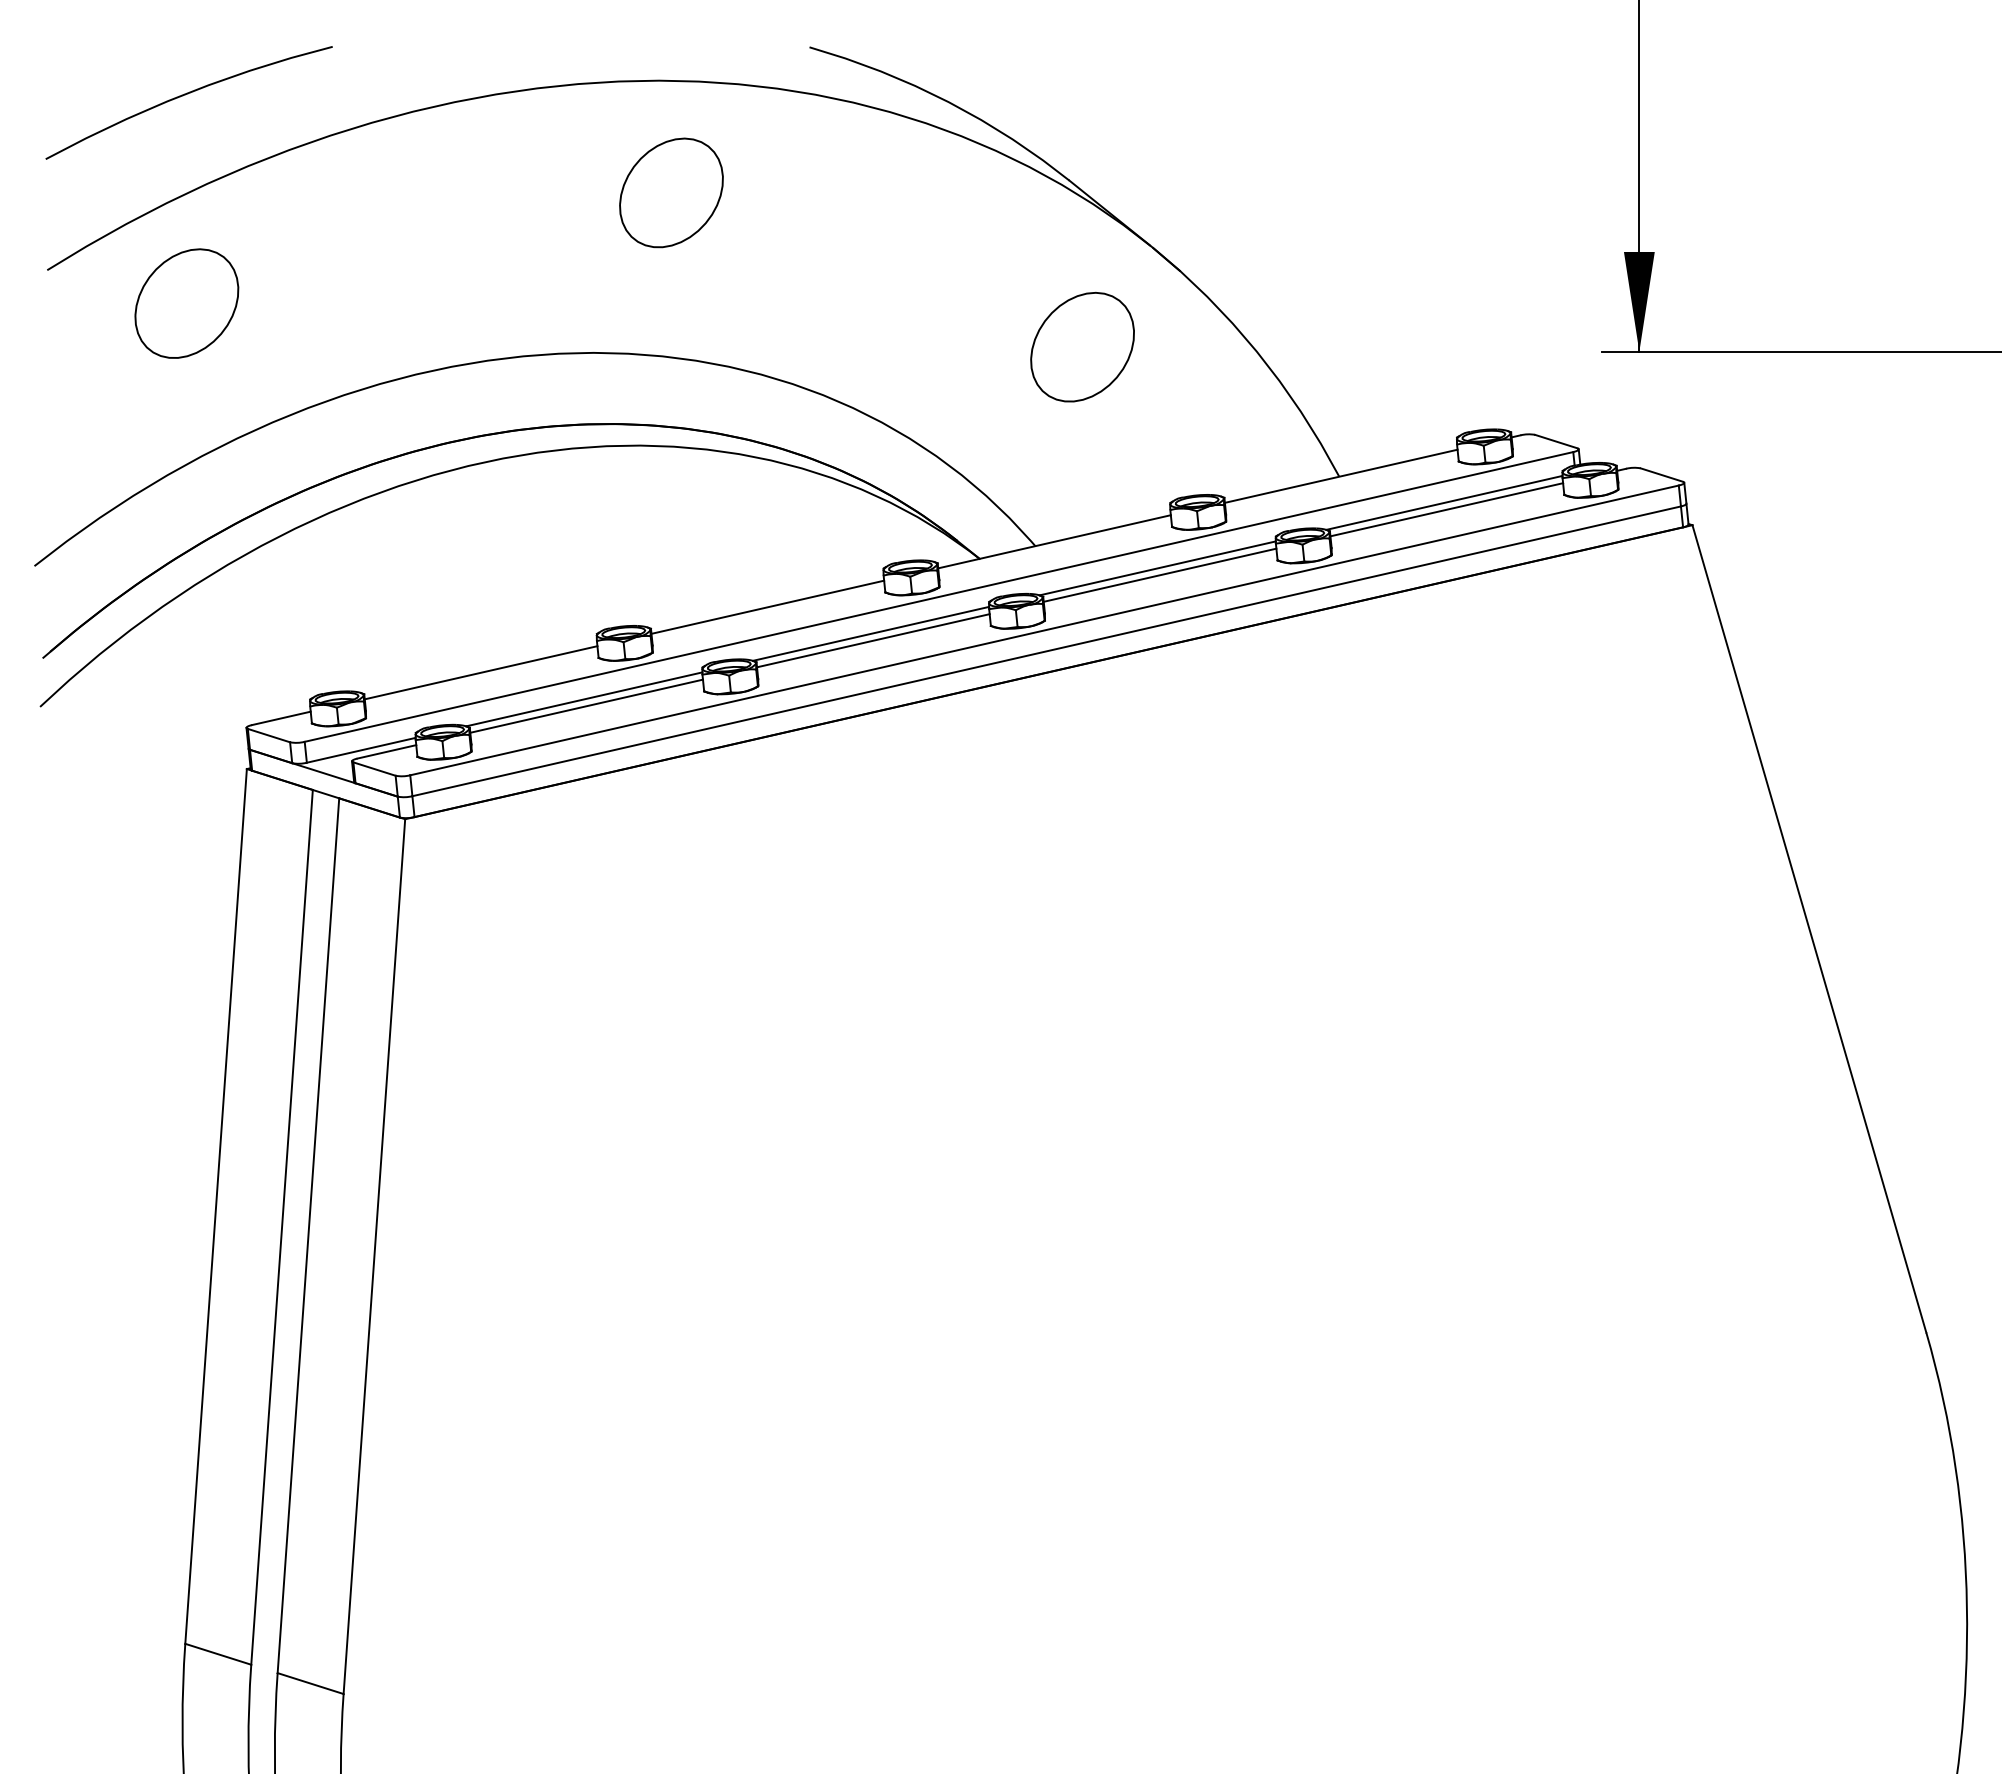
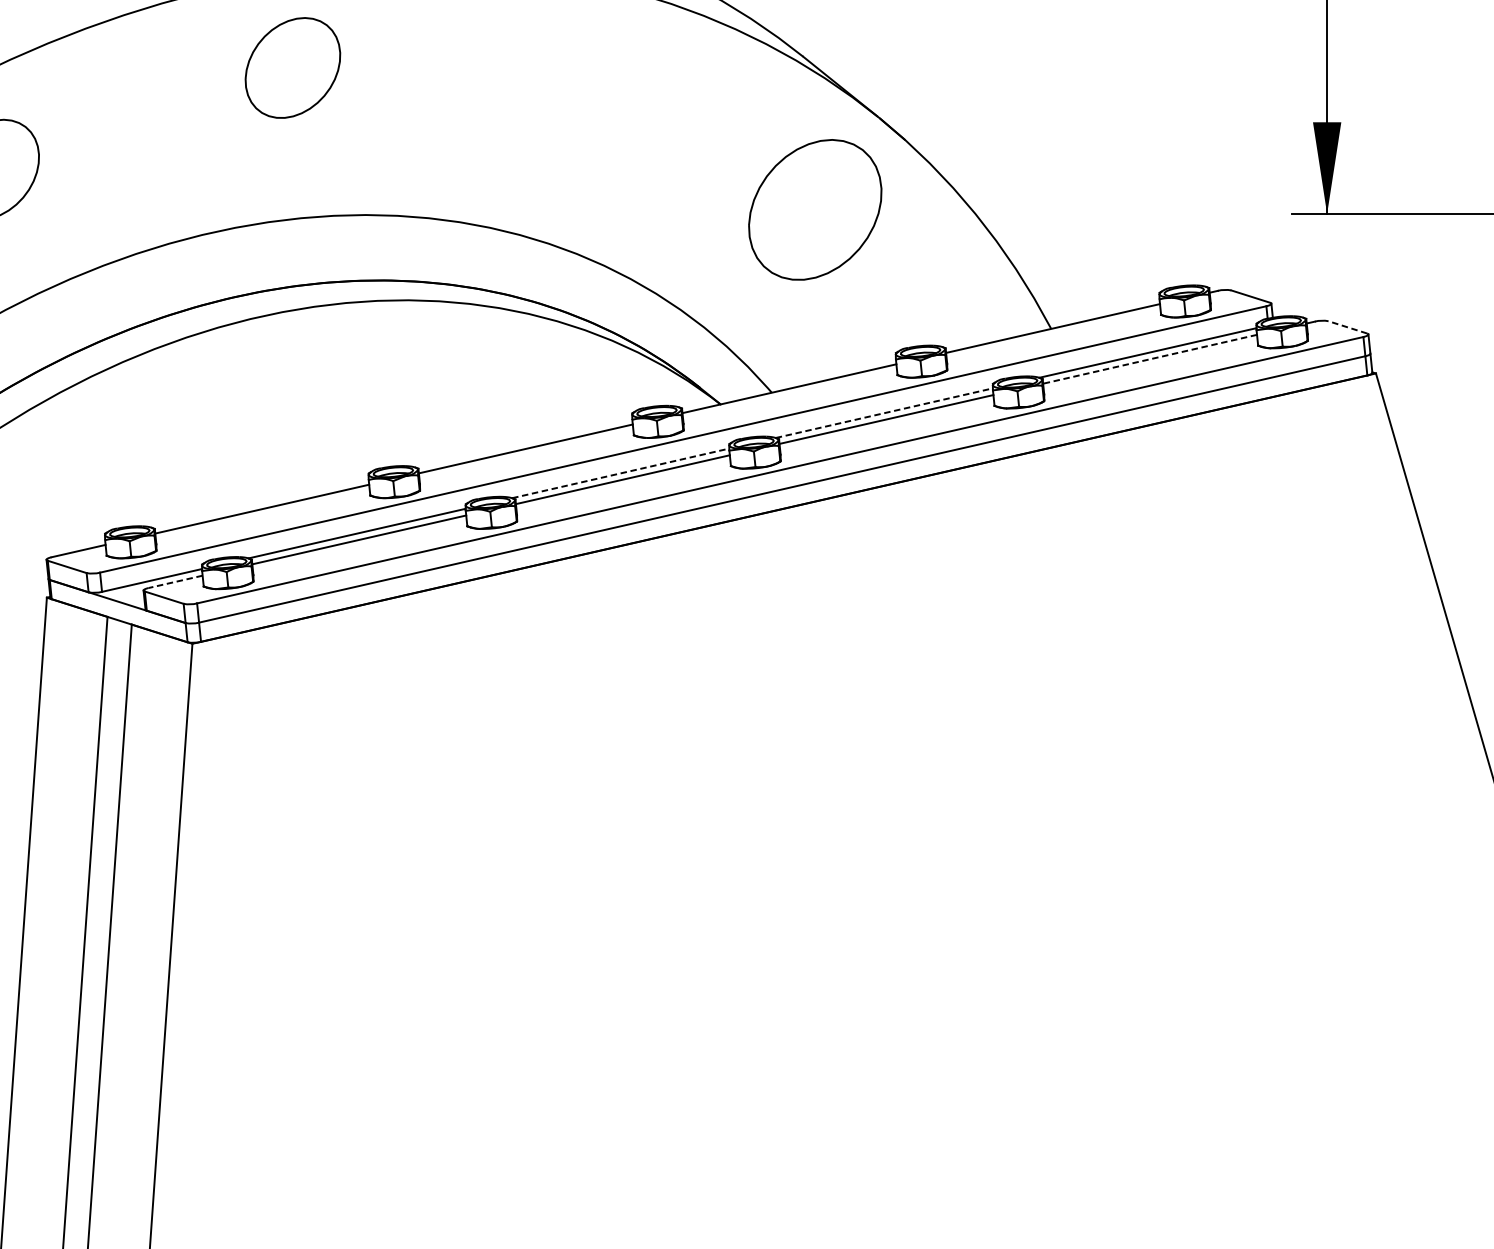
part: (671, 192) -> (292, 67), moved
part: (1082, 346) -> (815, 209), size x1.4
line: (1661, 474) -> (1347, 326), solid -> dashed
line: (1446, 509) -> (1149, 359), solid -> dashed
line: (1158, 568) -> (885, 413), solid -> dashed
line: (871, 633) -> (621, 473), solid -> dashed
line: (386, 751) -> (175, 581), solid -> dashed

